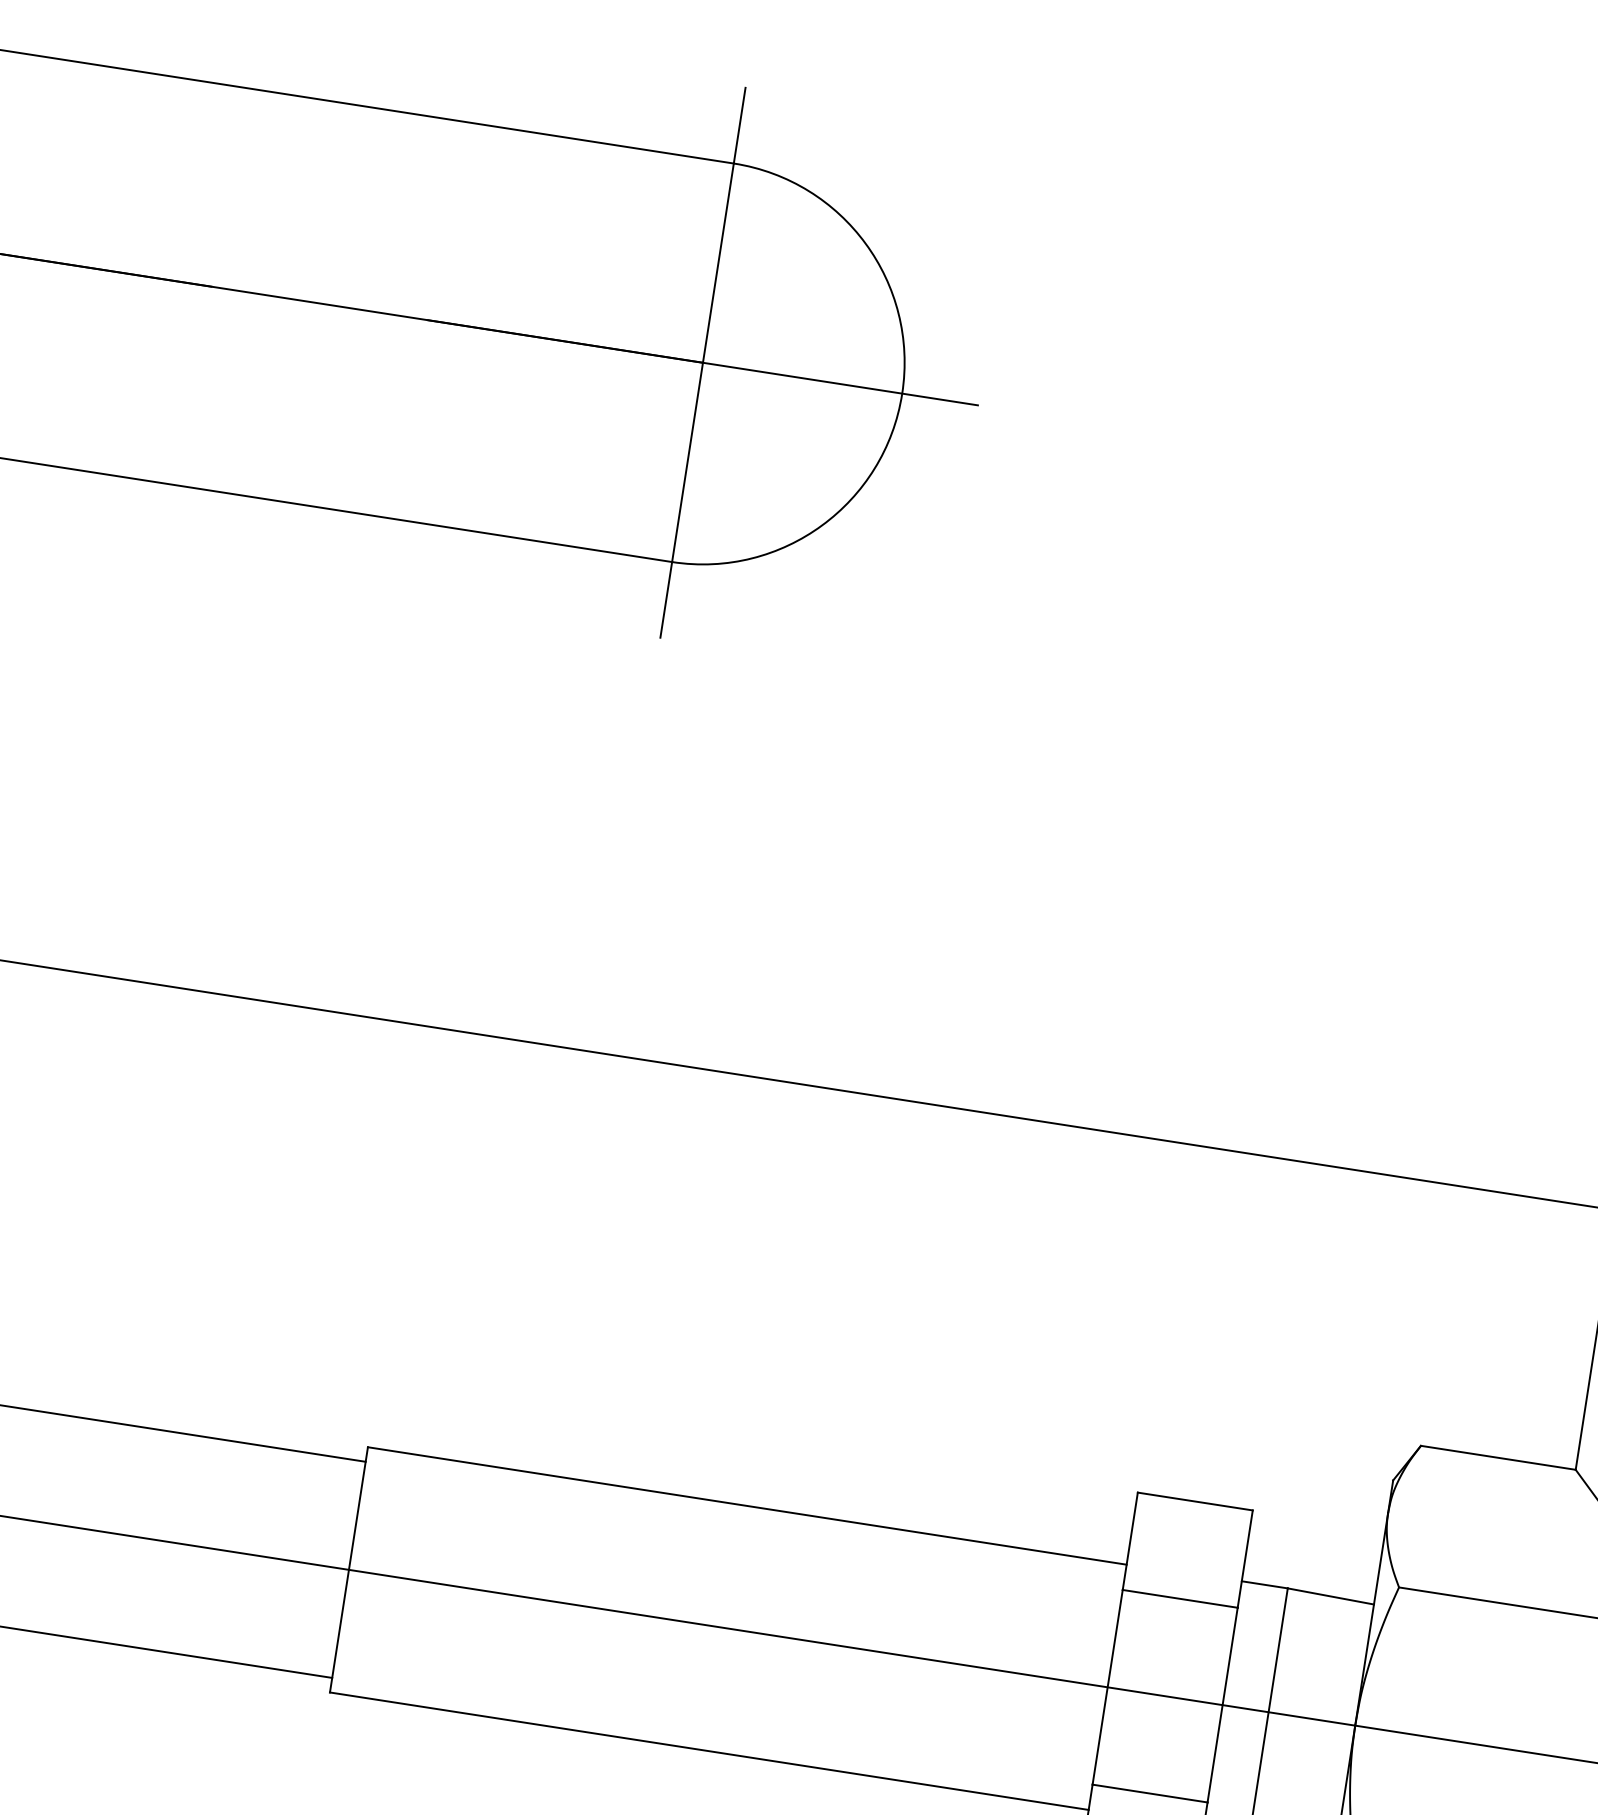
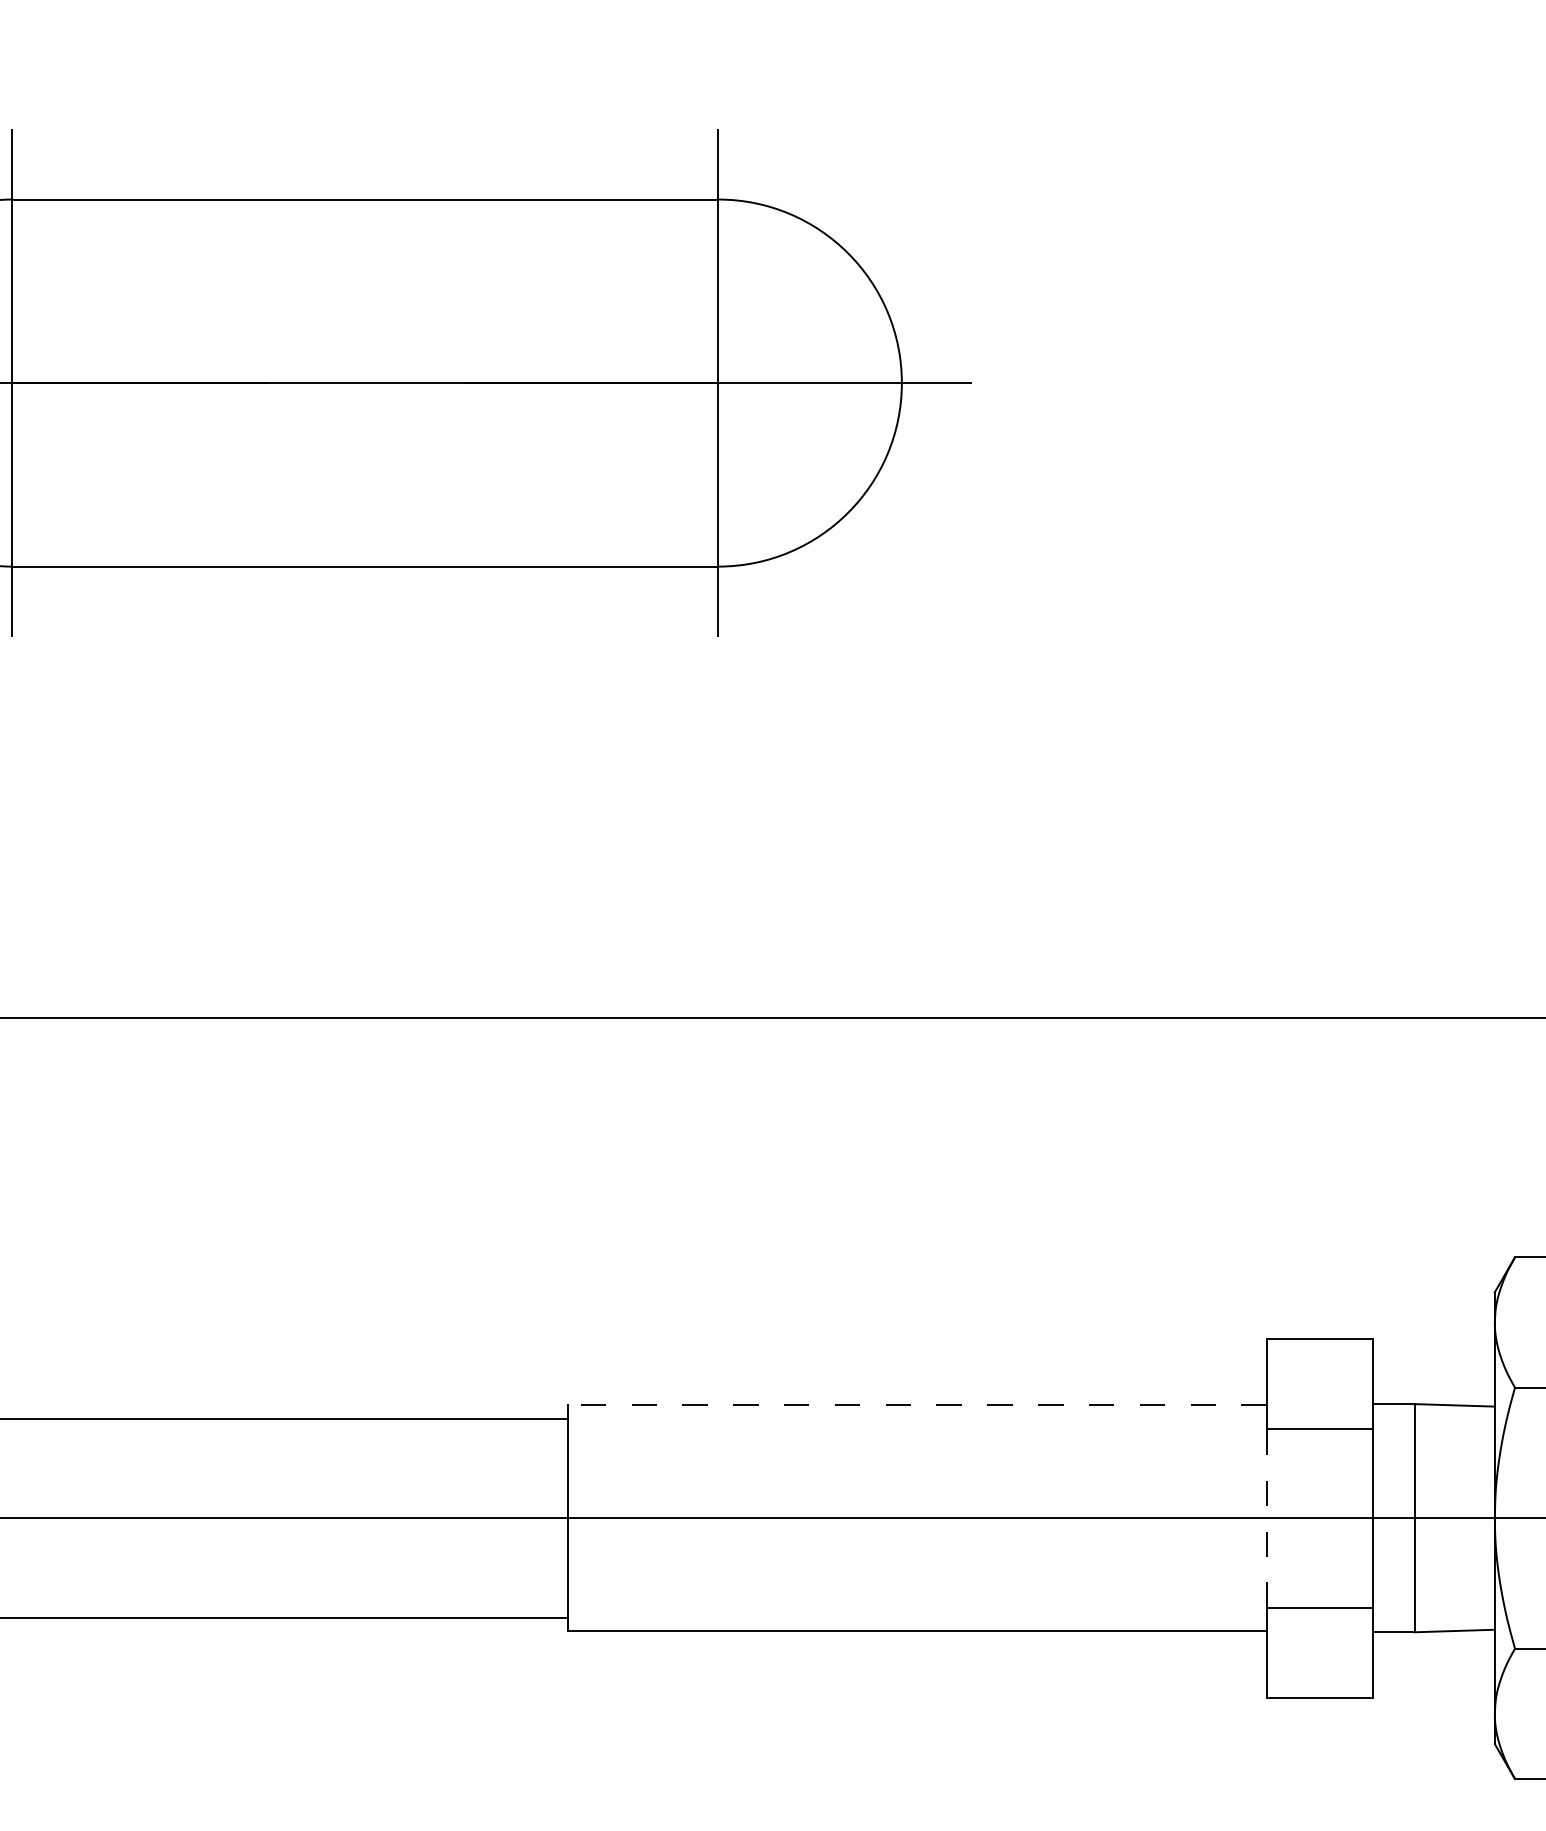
line: (746, 1506) -> (916, 1405), solid -> dashed
line: (1107, 1687) -> (1266, 1518), solid -> dashed

